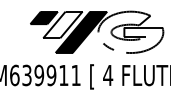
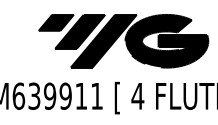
fill: (62, 24) -> (79, 31), added
fill: (130, 32) -> (166, 41), added

